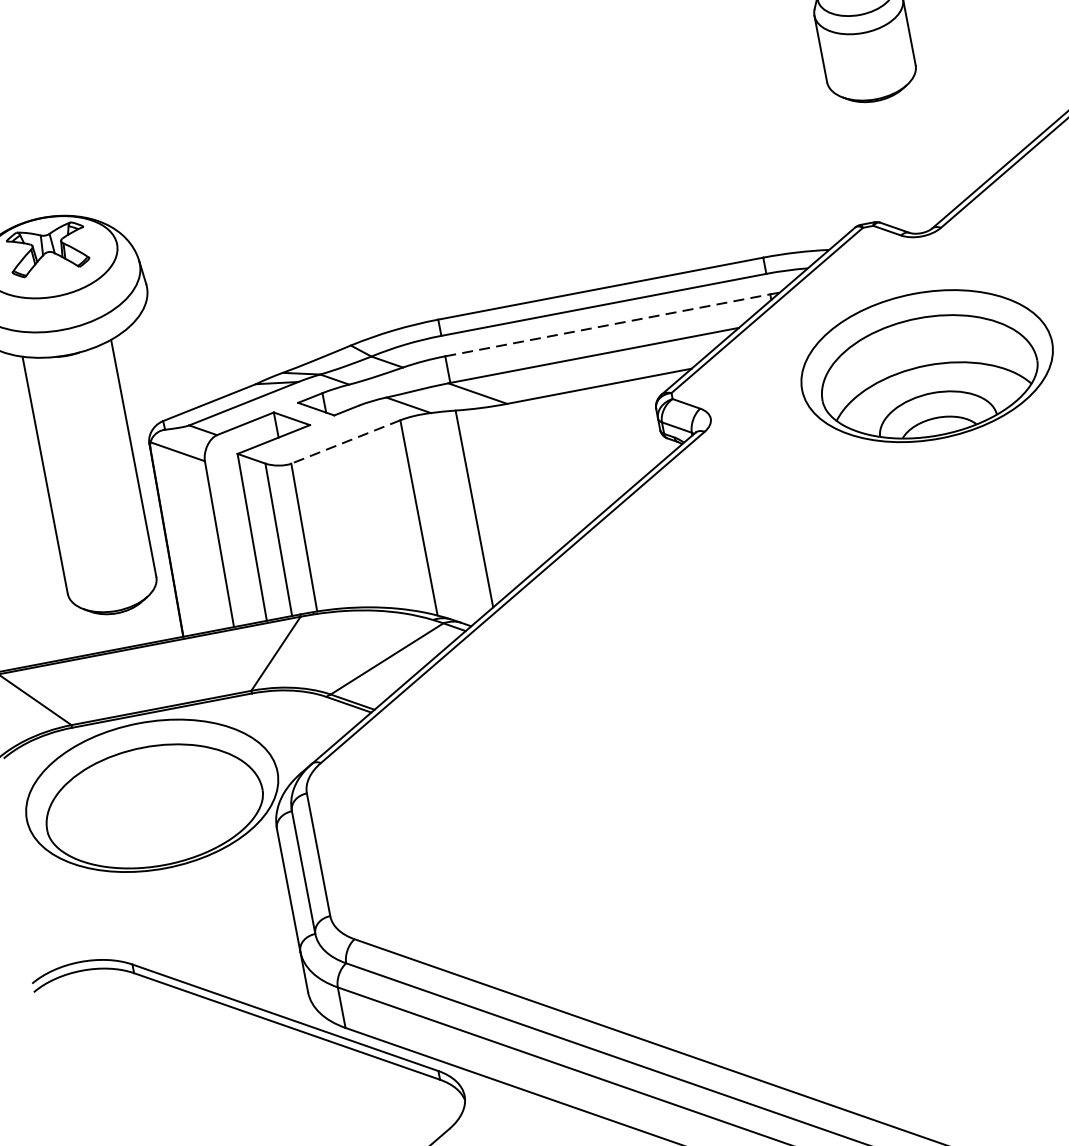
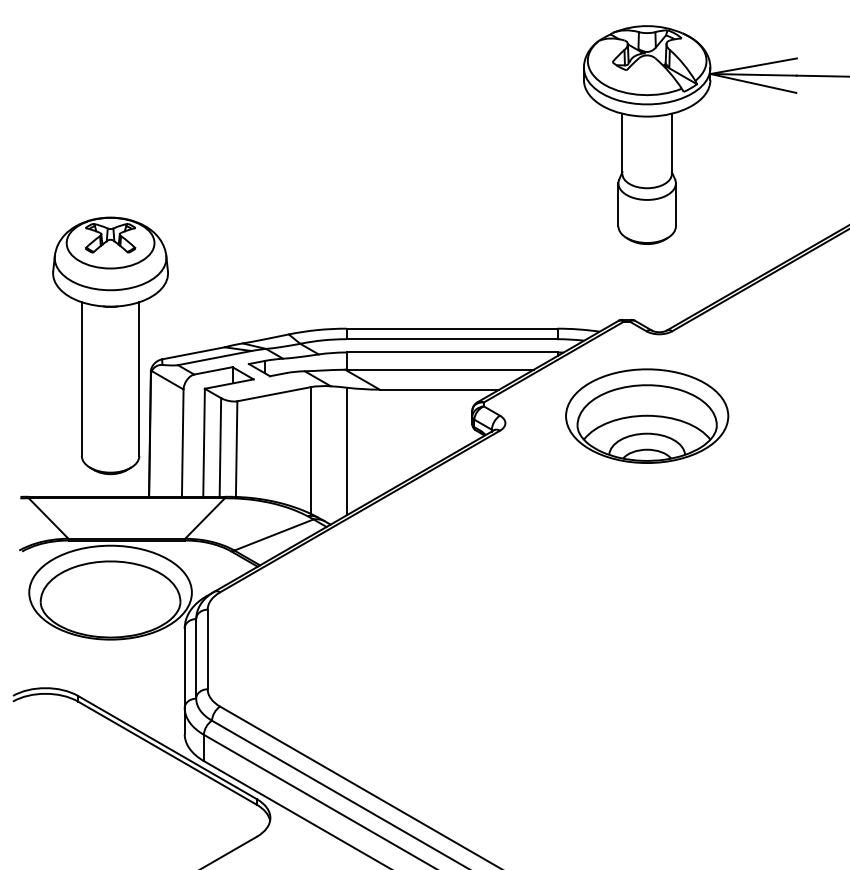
line: (608, 325) -> (452, 352), dashed -> solid
line: (345, 442) -> (273, 394), dashed -> solid

